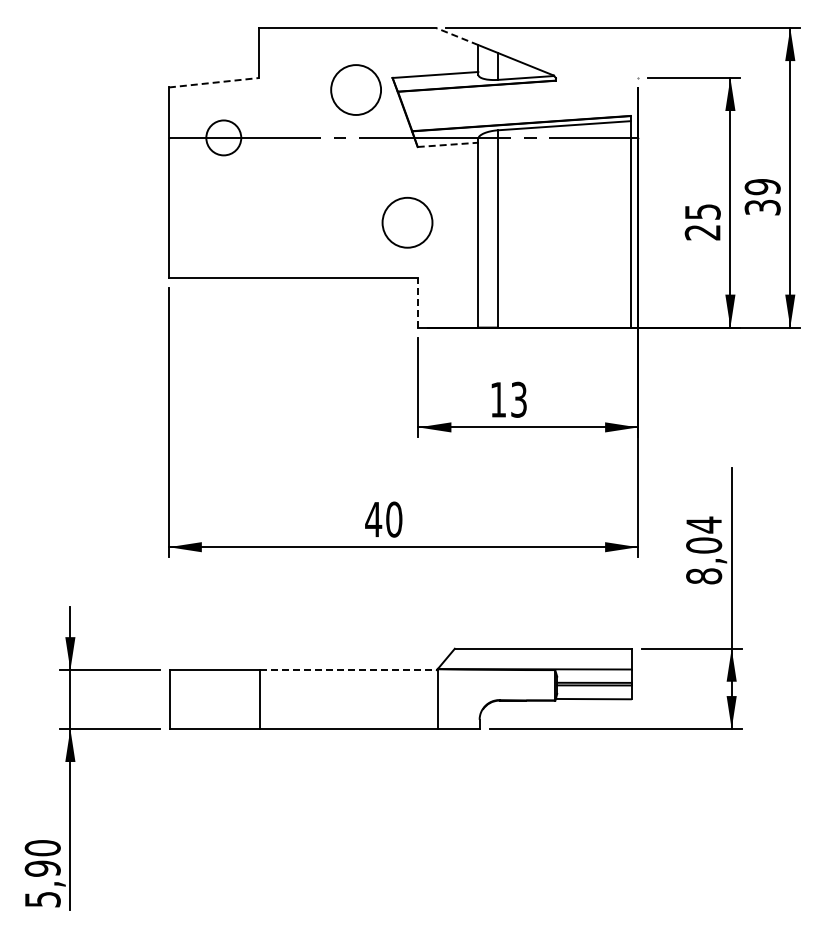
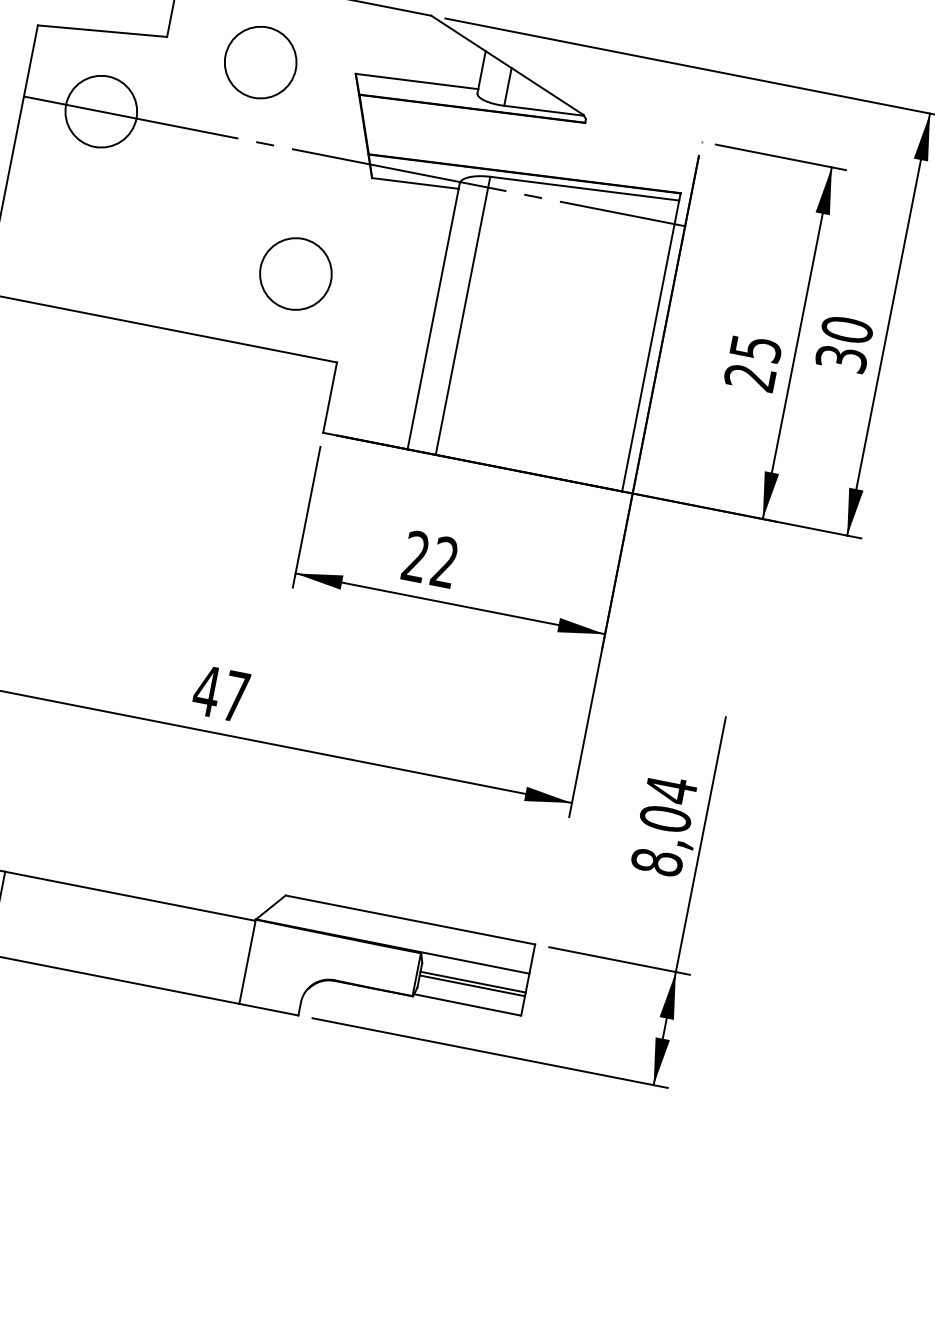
line: (457, 36) -> (458, 33), dashed -> solid
line: (214, 82) -> (103, 30), dashed -> solid
circle: (355, 89) -> (259, 61), moved
circle: (223, 137) -> (101, 111), size x1.43
line: (448, 144) -> (416, 183), dashed -> solid
text: (762, 186) -> (847, 329), 39 -> 30
circle: (407, 222) -> (295, 273), moved
line: (418, 302) -> (330, 397), dashed -> solid
text: (508, 399) -> (430, 559), 13 -> 22
text: (394, 519) -> (236, 696), 40 -> 47
line: (348, 670) -> (129, 896), dashed -> solid

